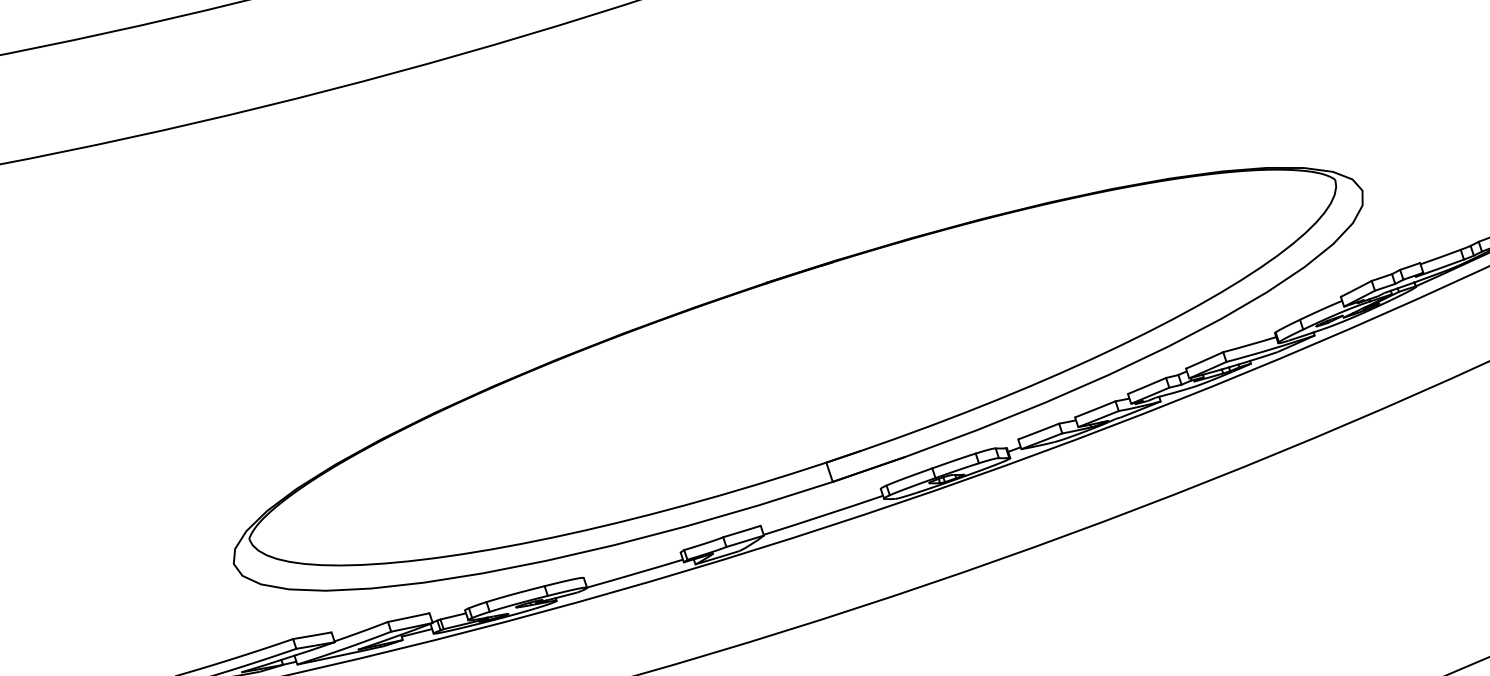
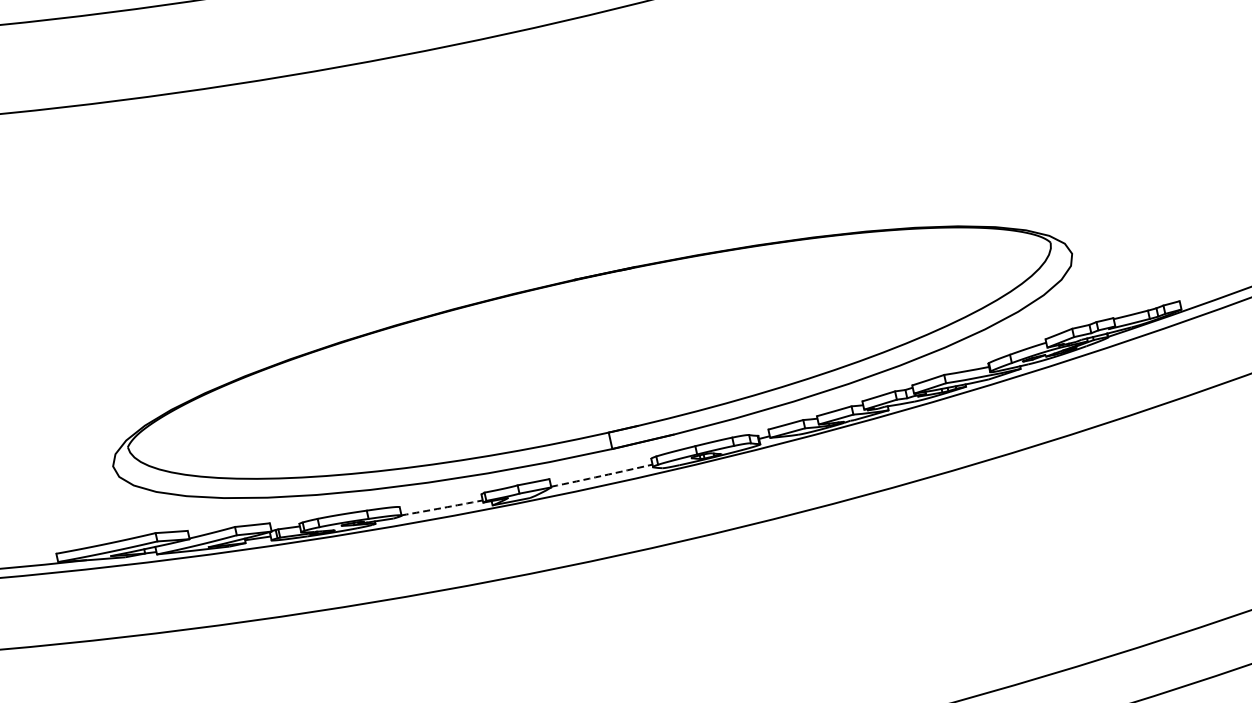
arc: (822, 515) -> (601, 475), solid -> dashed
arc: (635, 574) -> (442, 508), solid -> dashed

